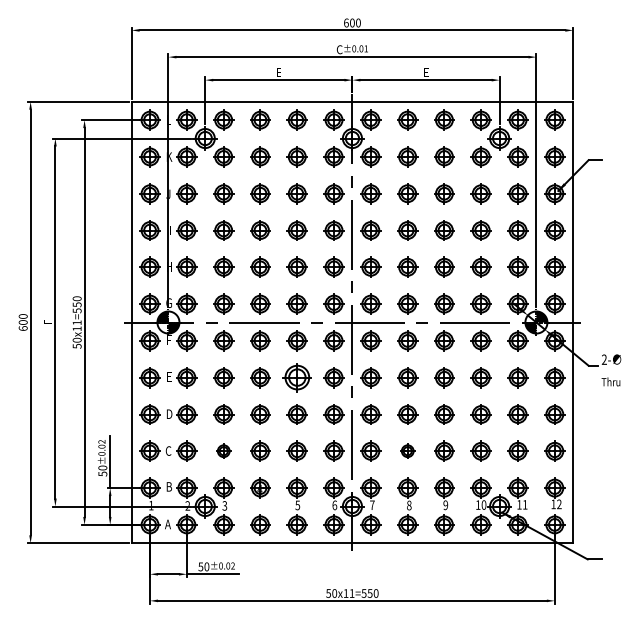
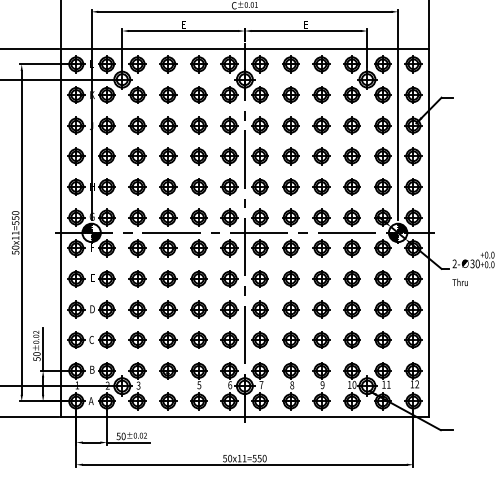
part: (296, 377) -> (198, 278), size x0.71
part: (223, 450) -> (137, 339), size x1.43
part: (407, 450) -> (290, 339), size x1.43

